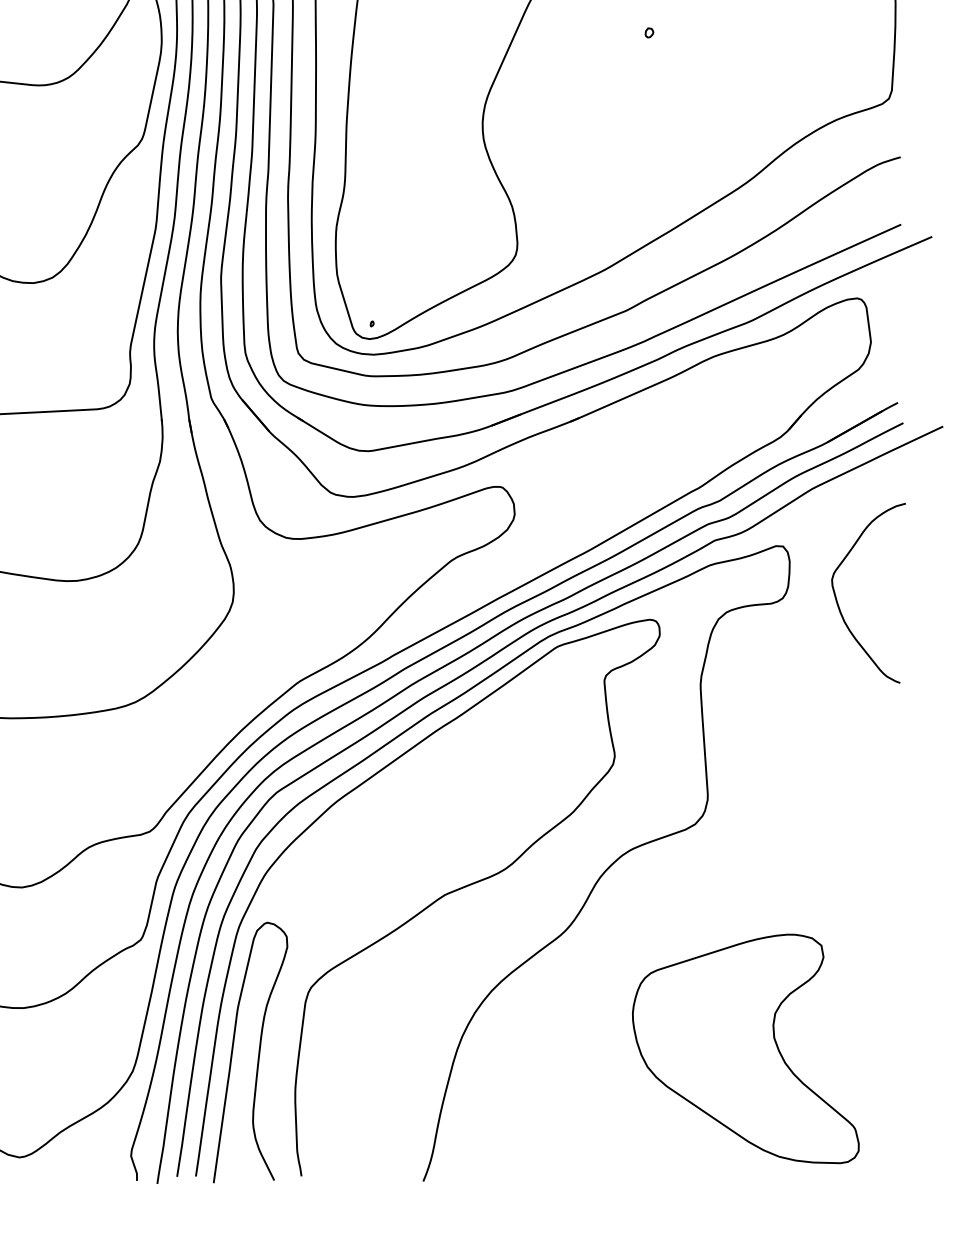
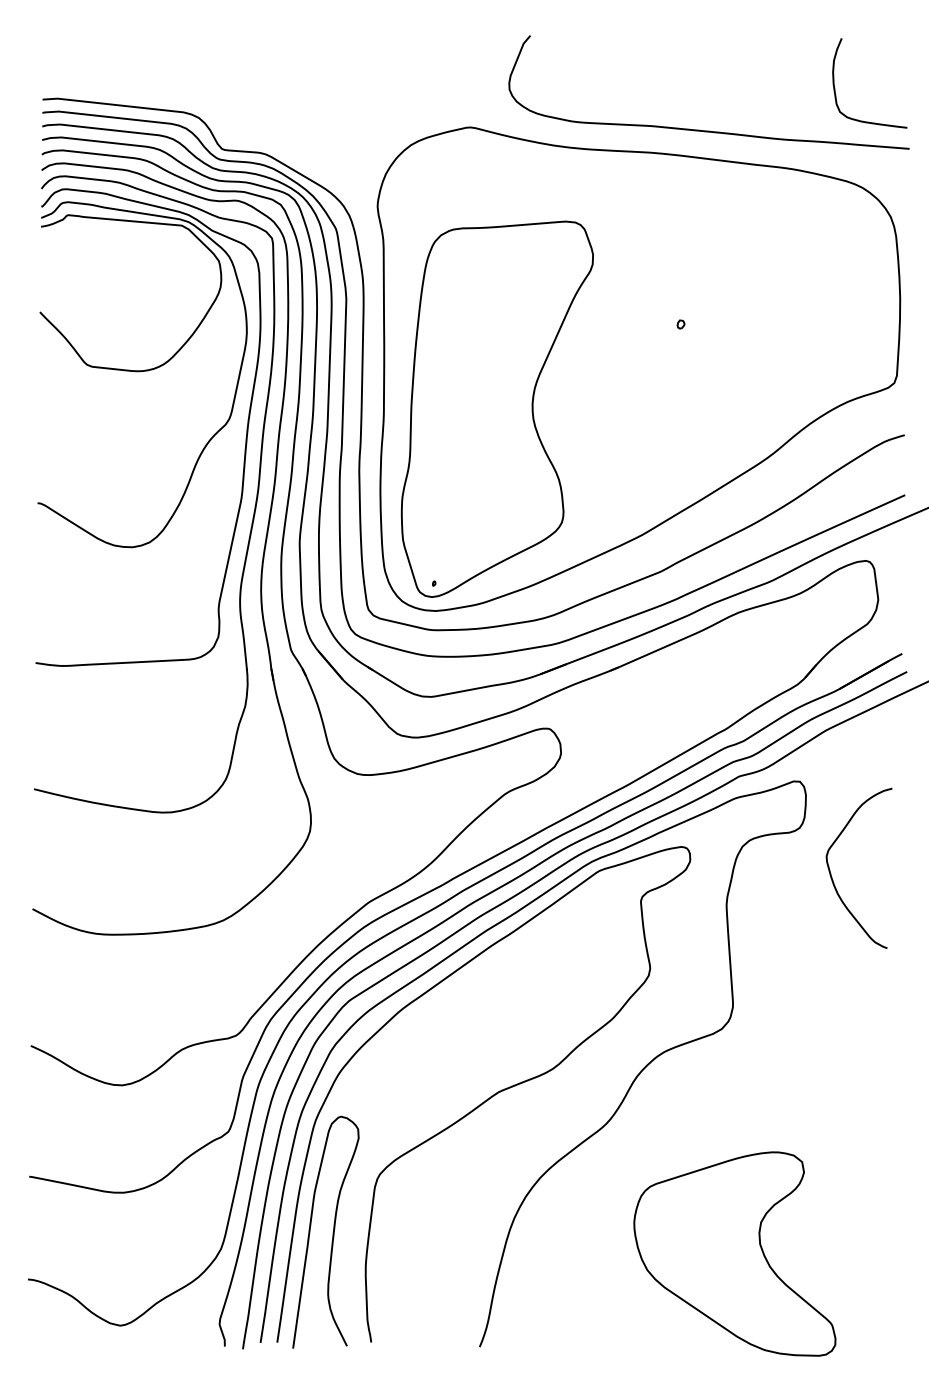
curve: (837, 599) -> (831, 873), moved
part: (745, 1048) -> (734, 1253), moved

